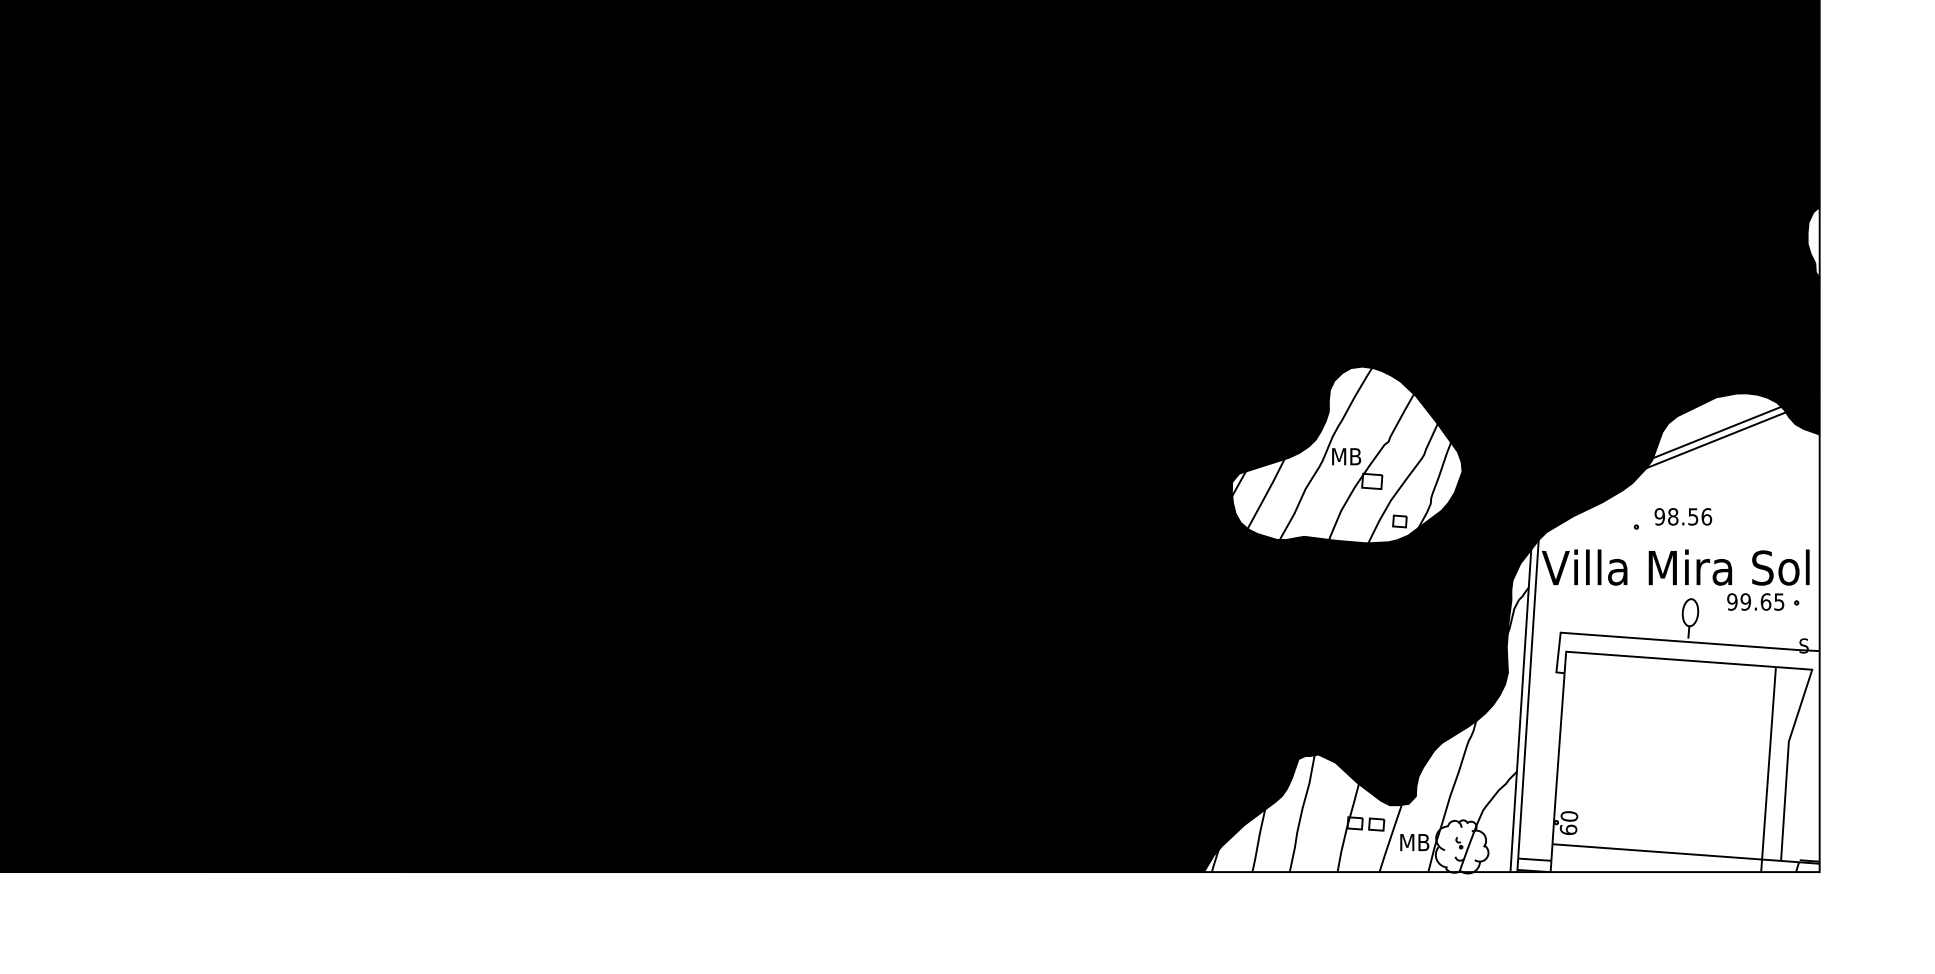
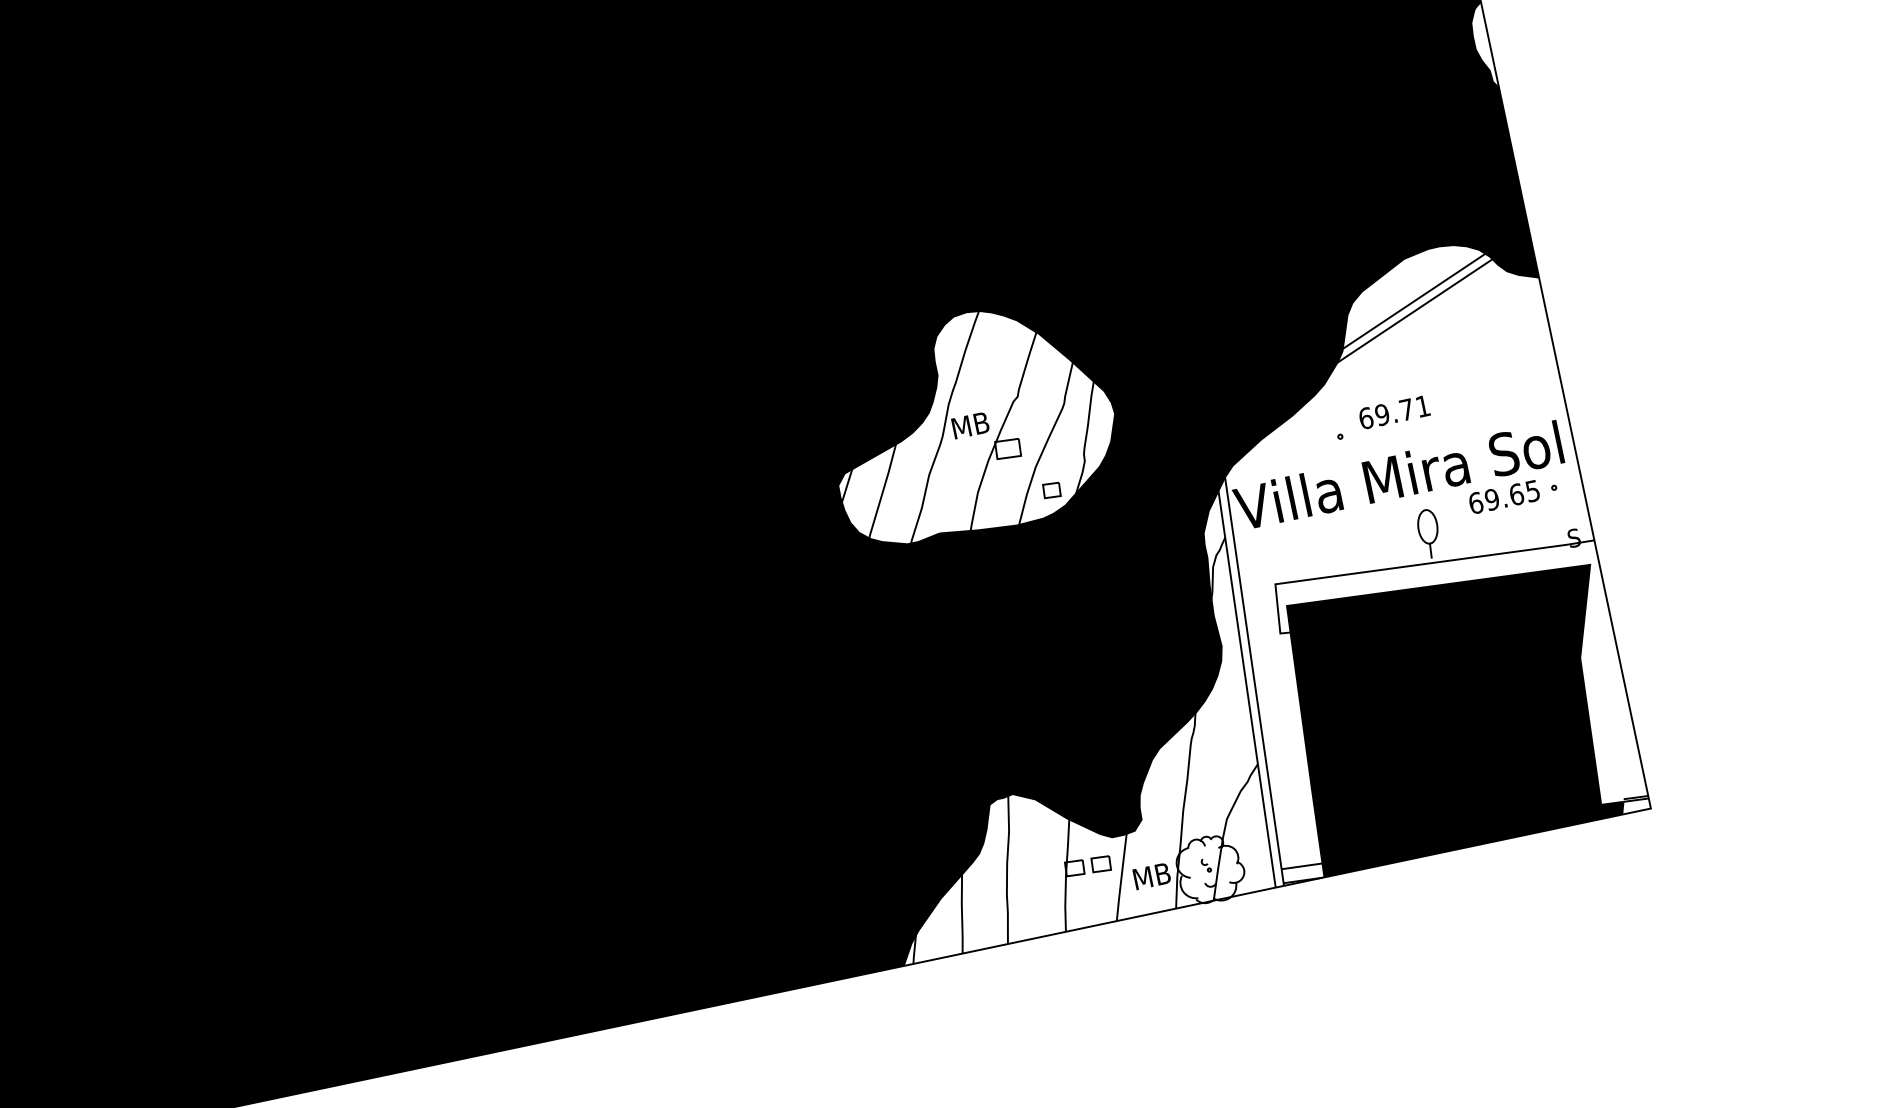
text: (1683, 516) -> (1394, 411), 98.56 -> 69.71
text: (1732, 601) -> (1475, 502), 99.65 -> 69.65
fill: (1681, 761) -> (1454, 709), added

